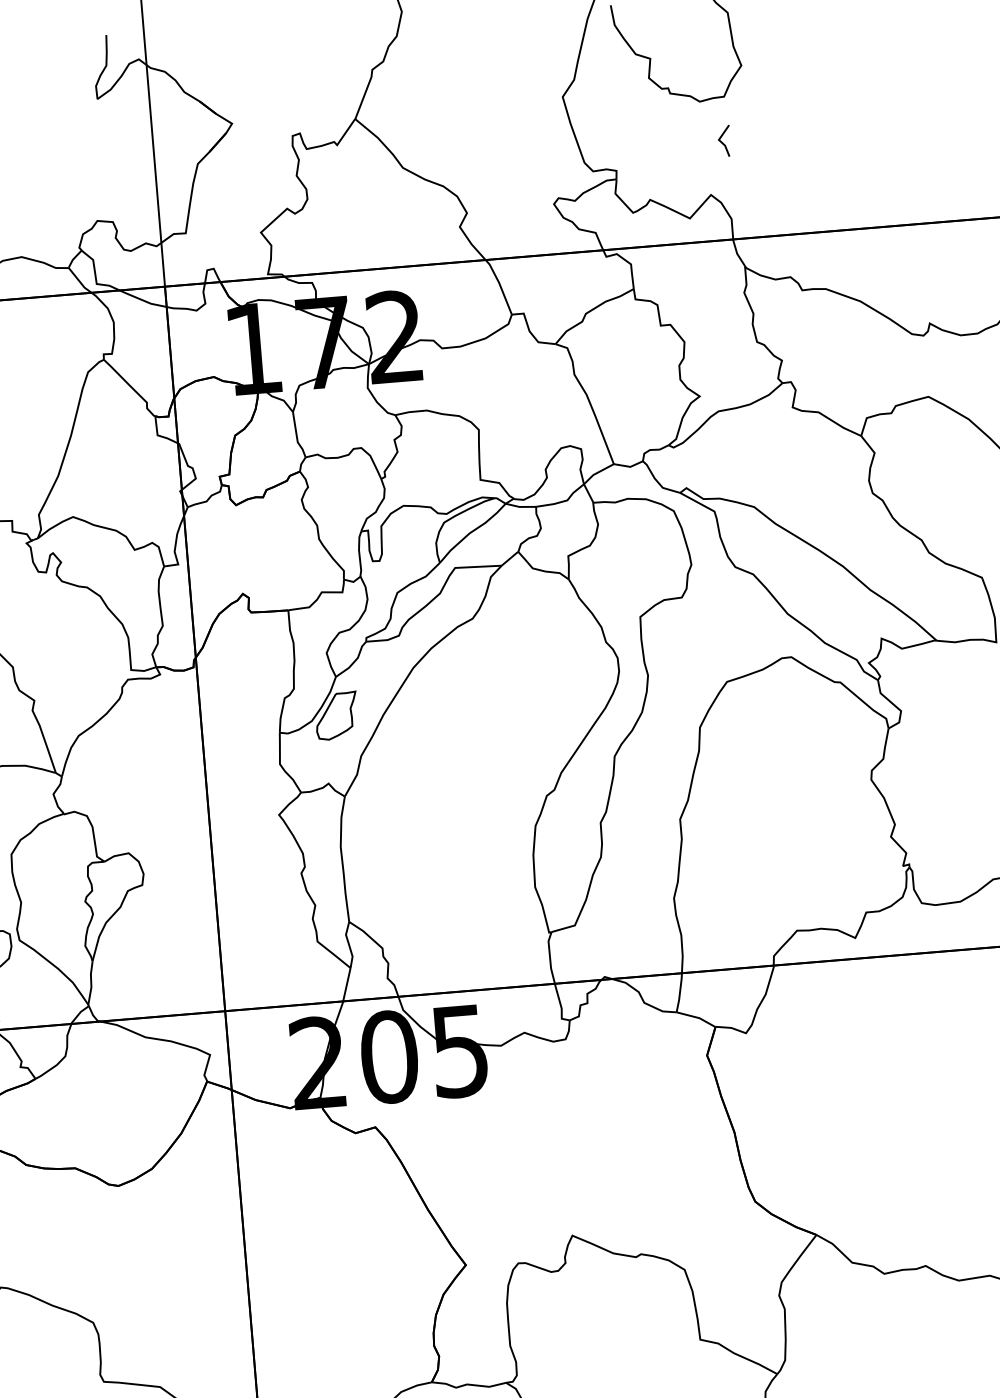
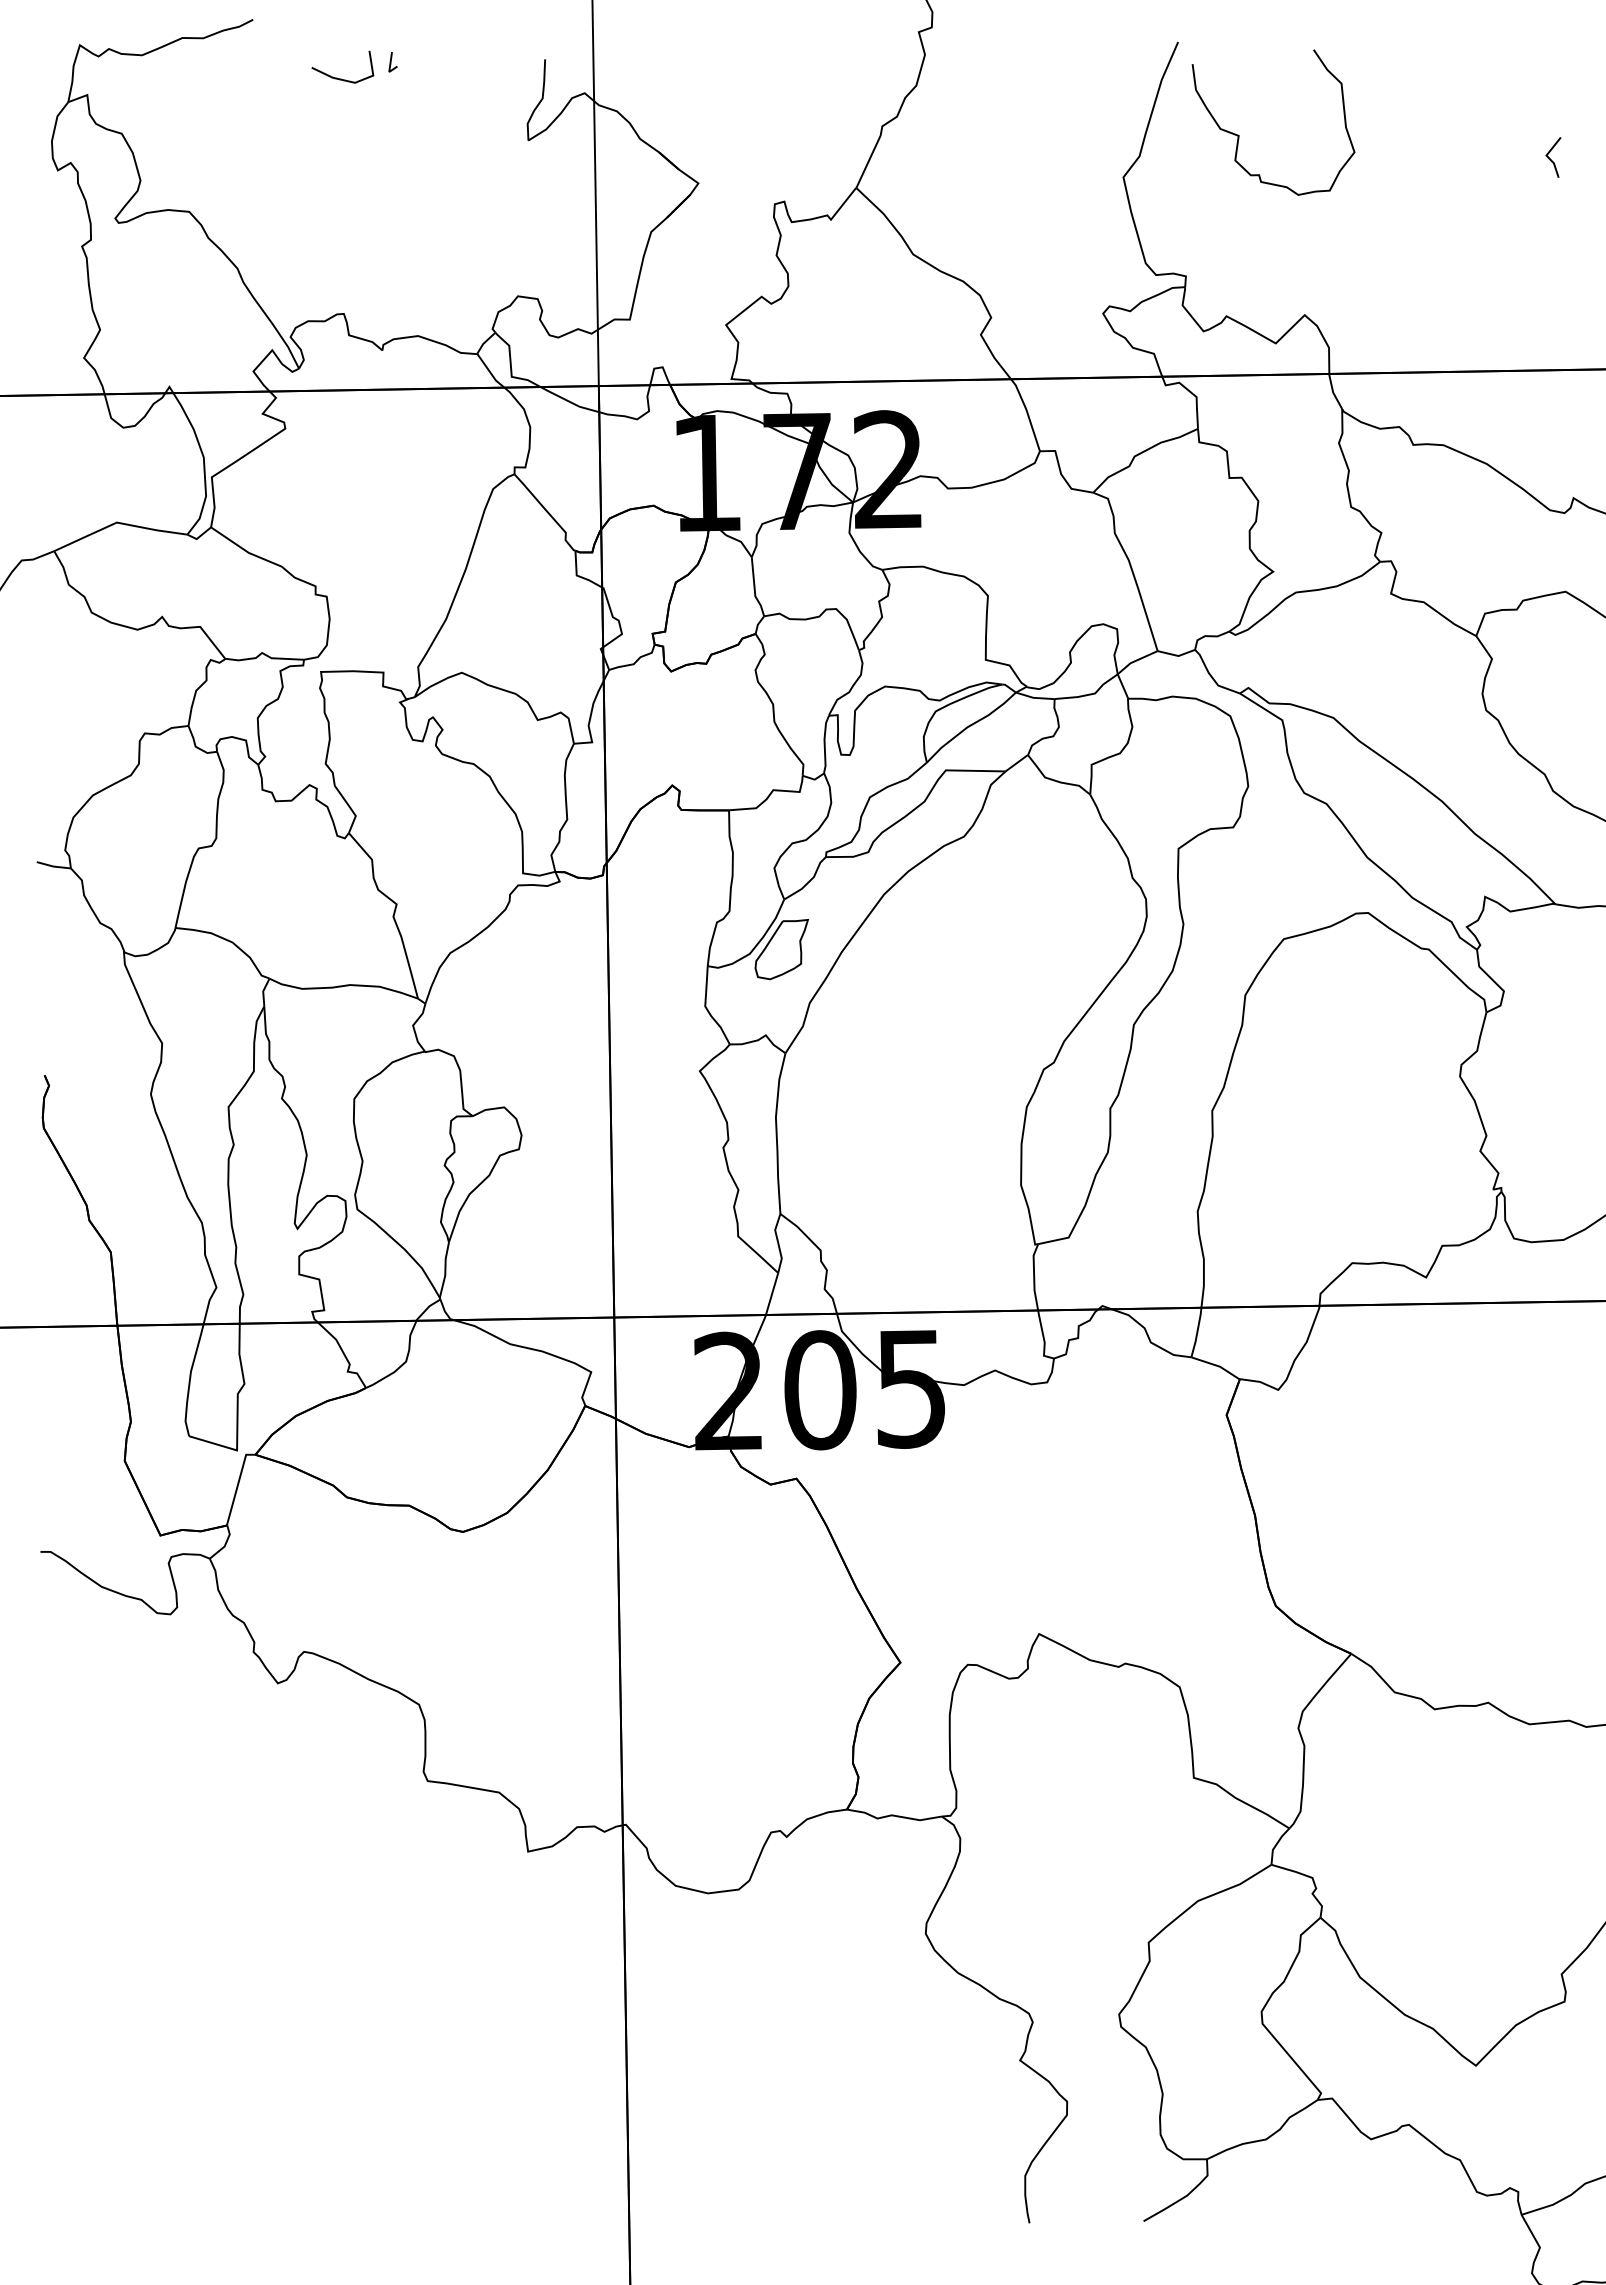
line: (723, 142) -> (1551, 159), moved

